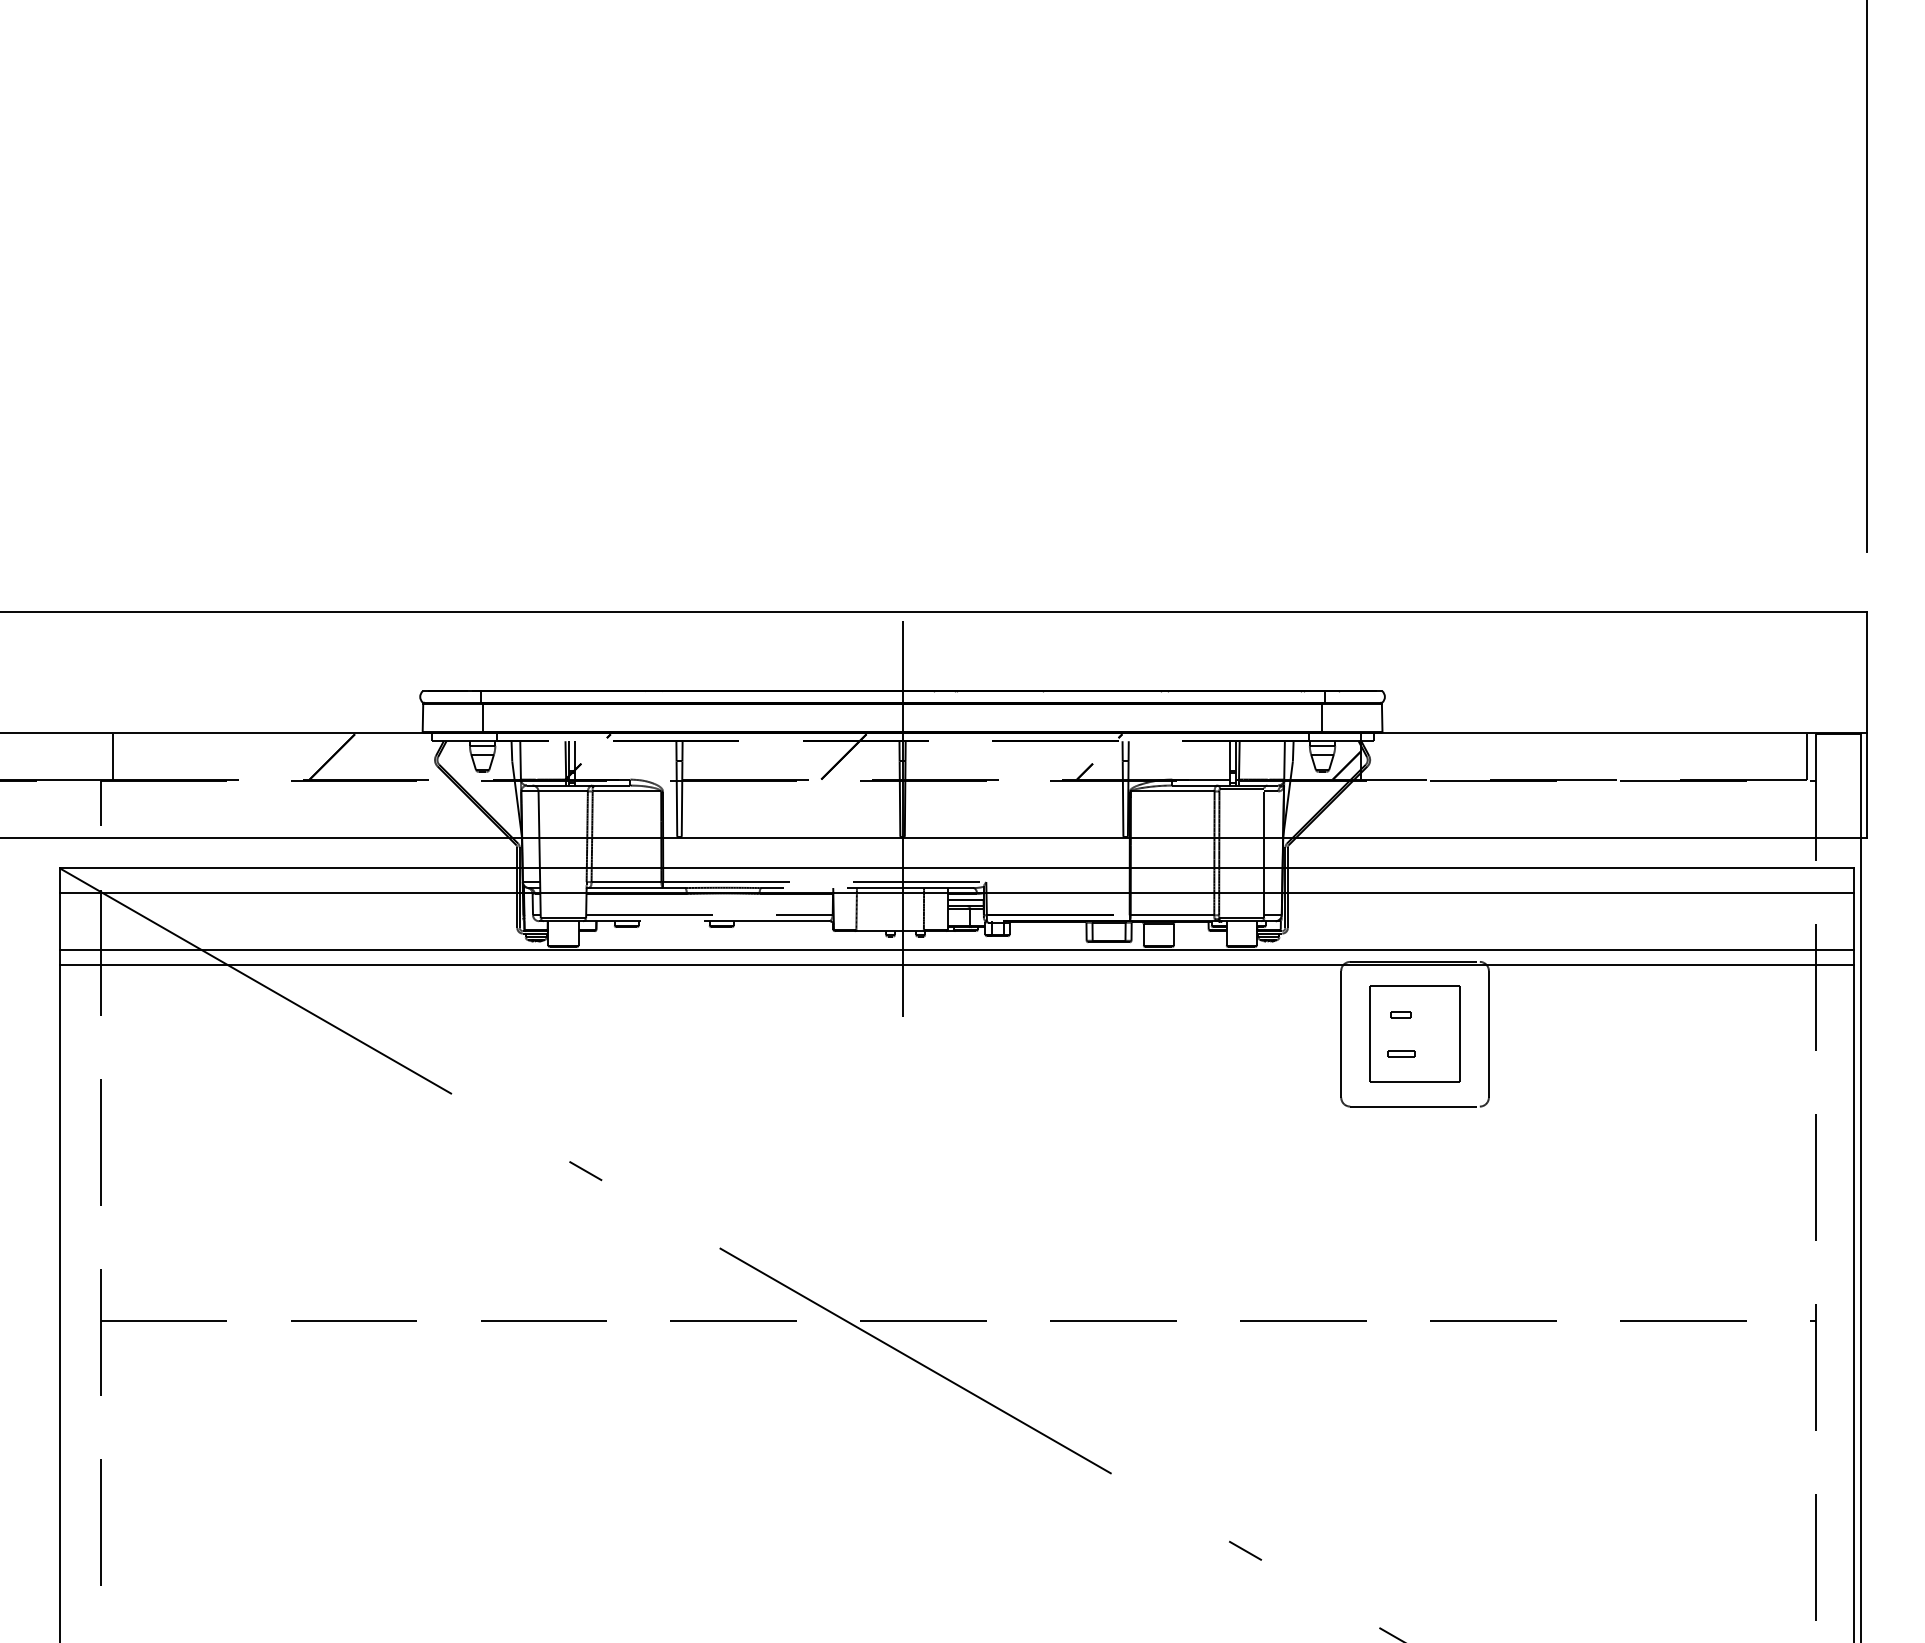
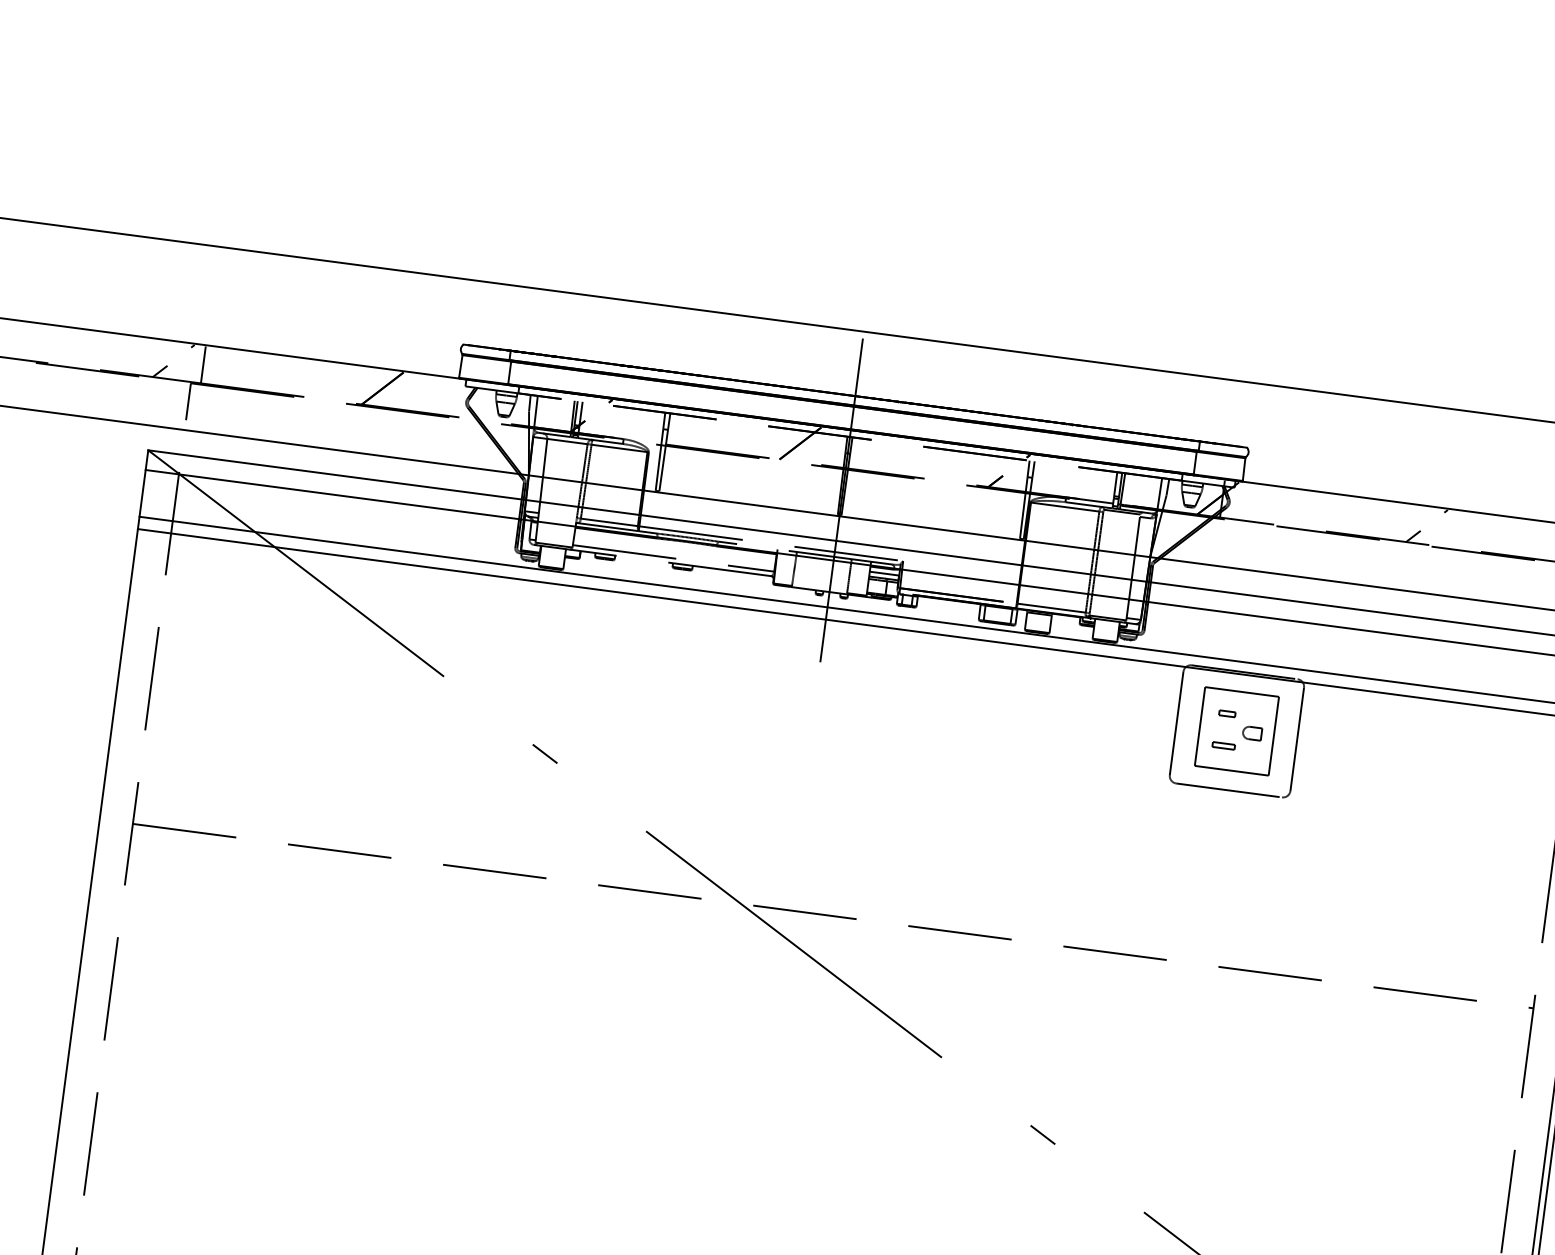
hatch: (76, 756) -> (173, 360), added
hatch: (1496, 756) -> (1333, 513), added
part: (1433, 1033) -> (1252, 732), added

